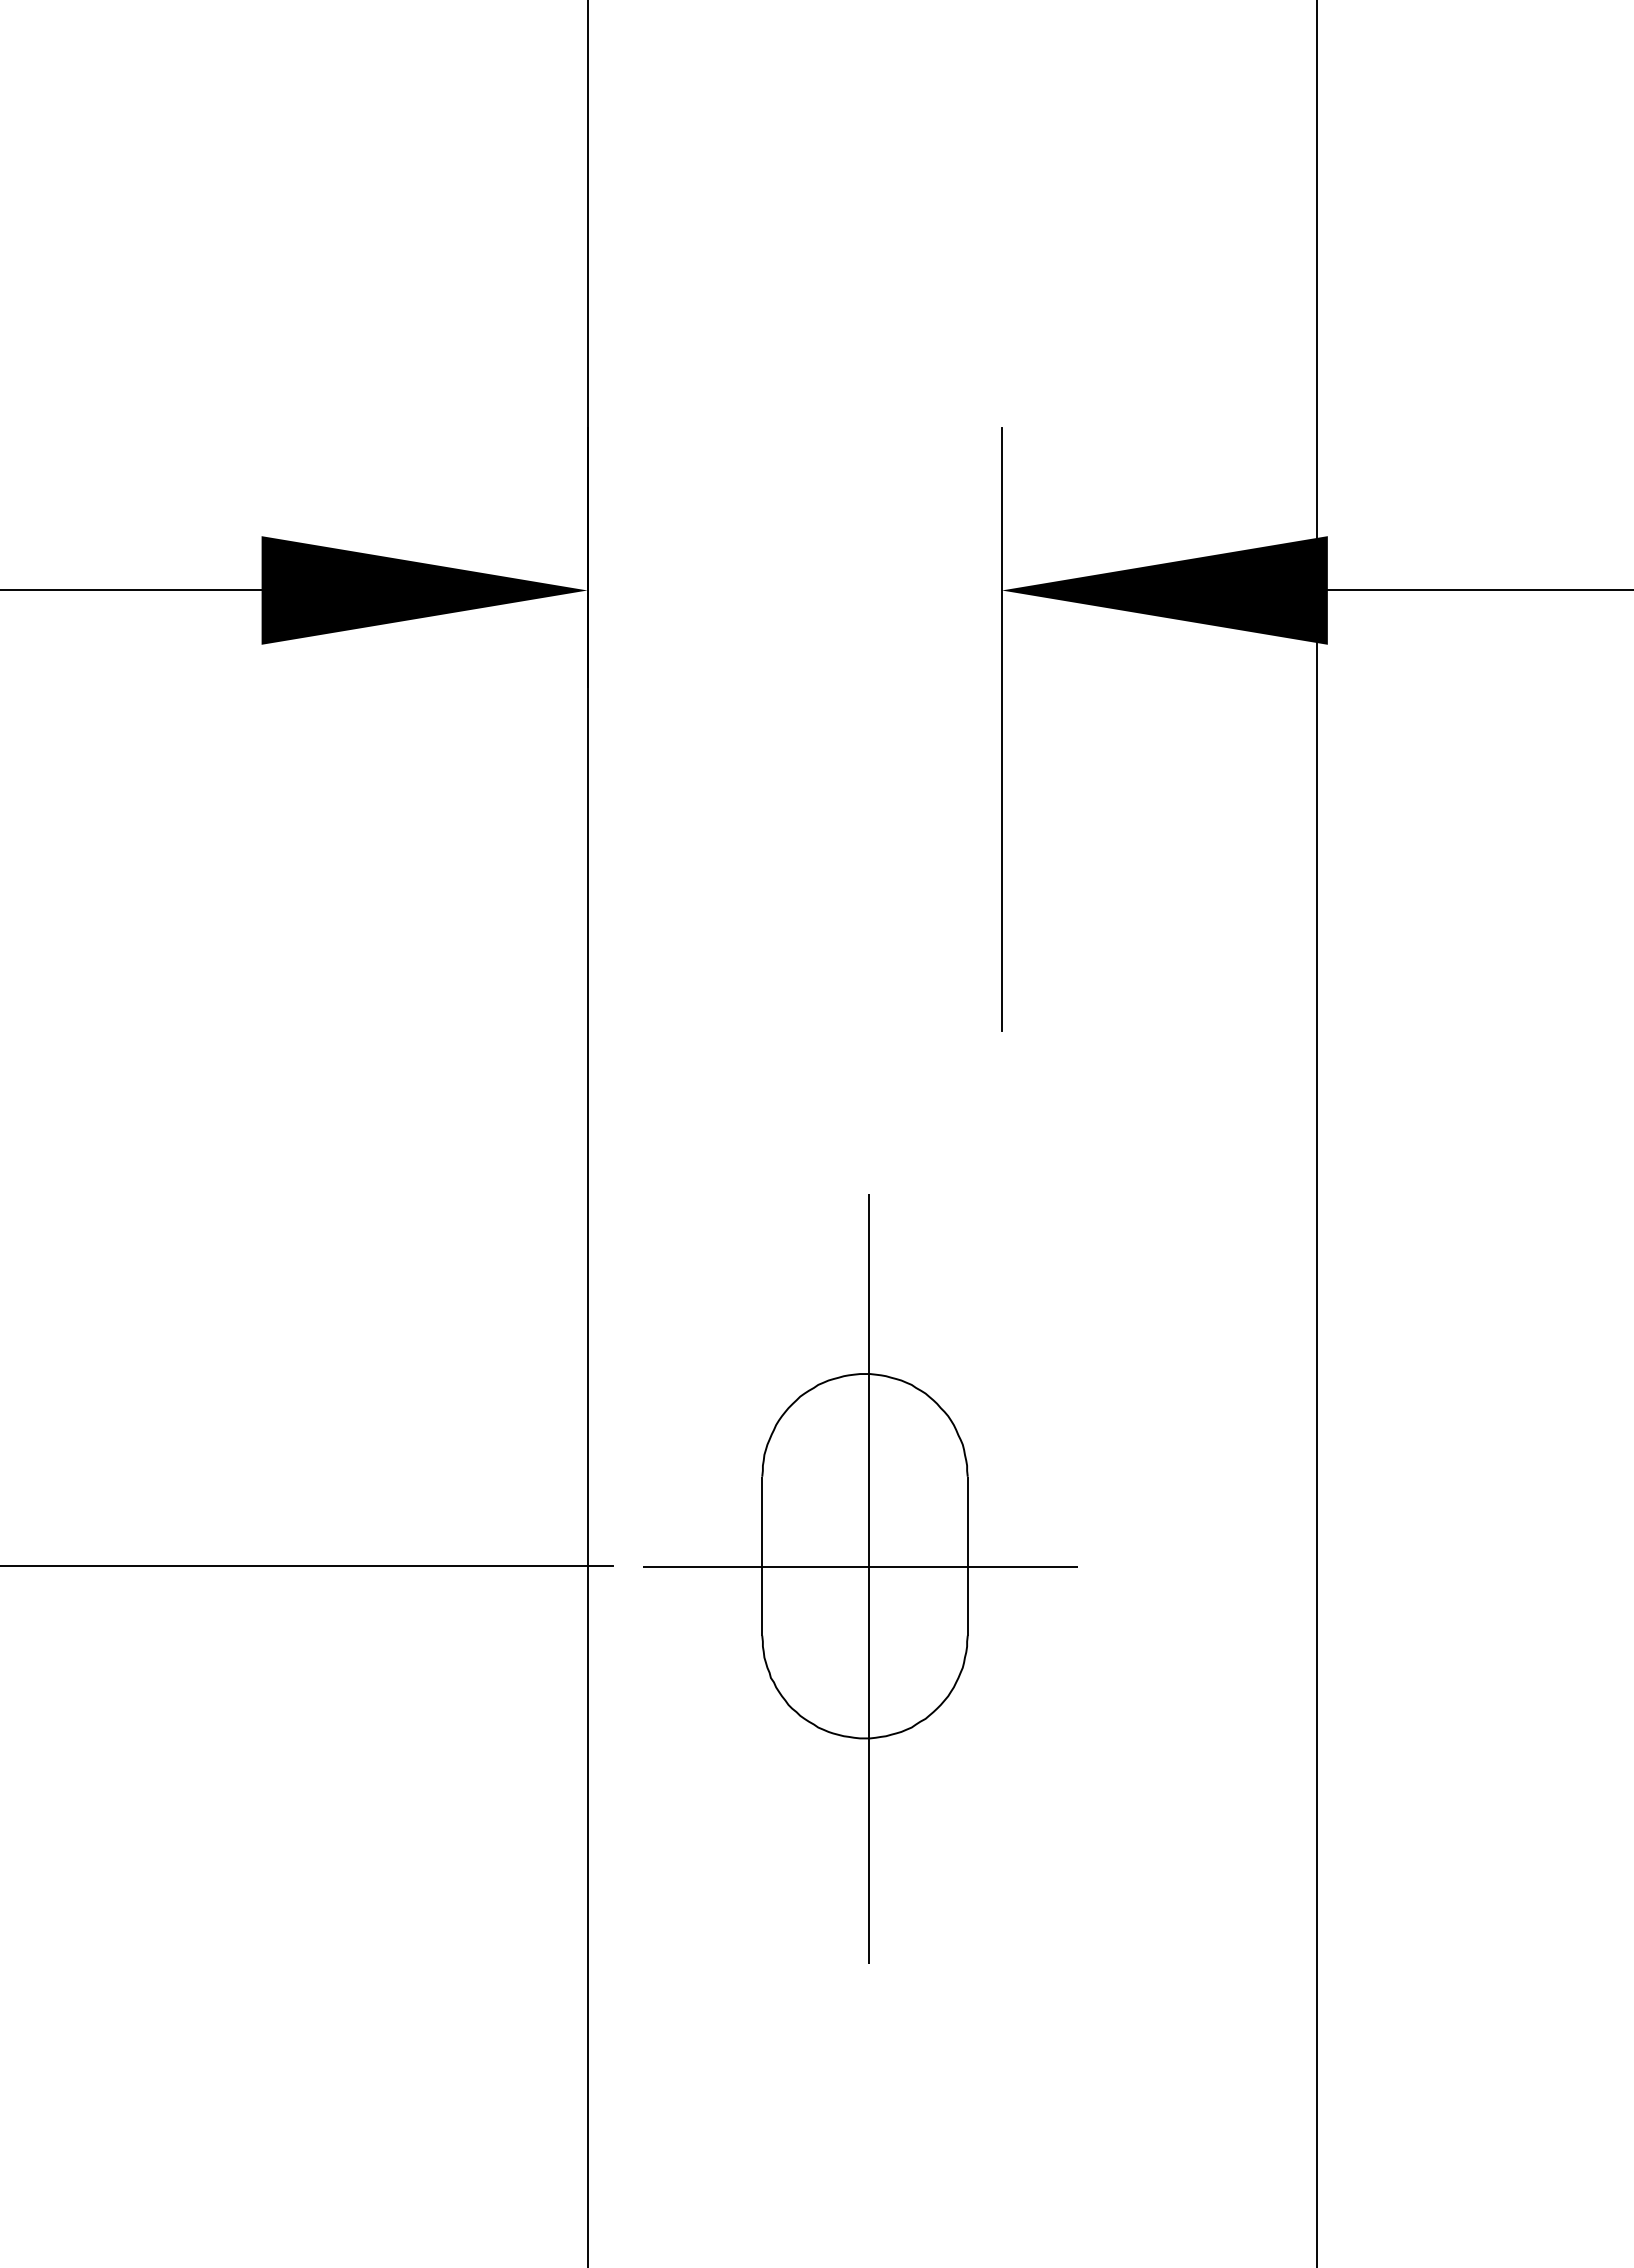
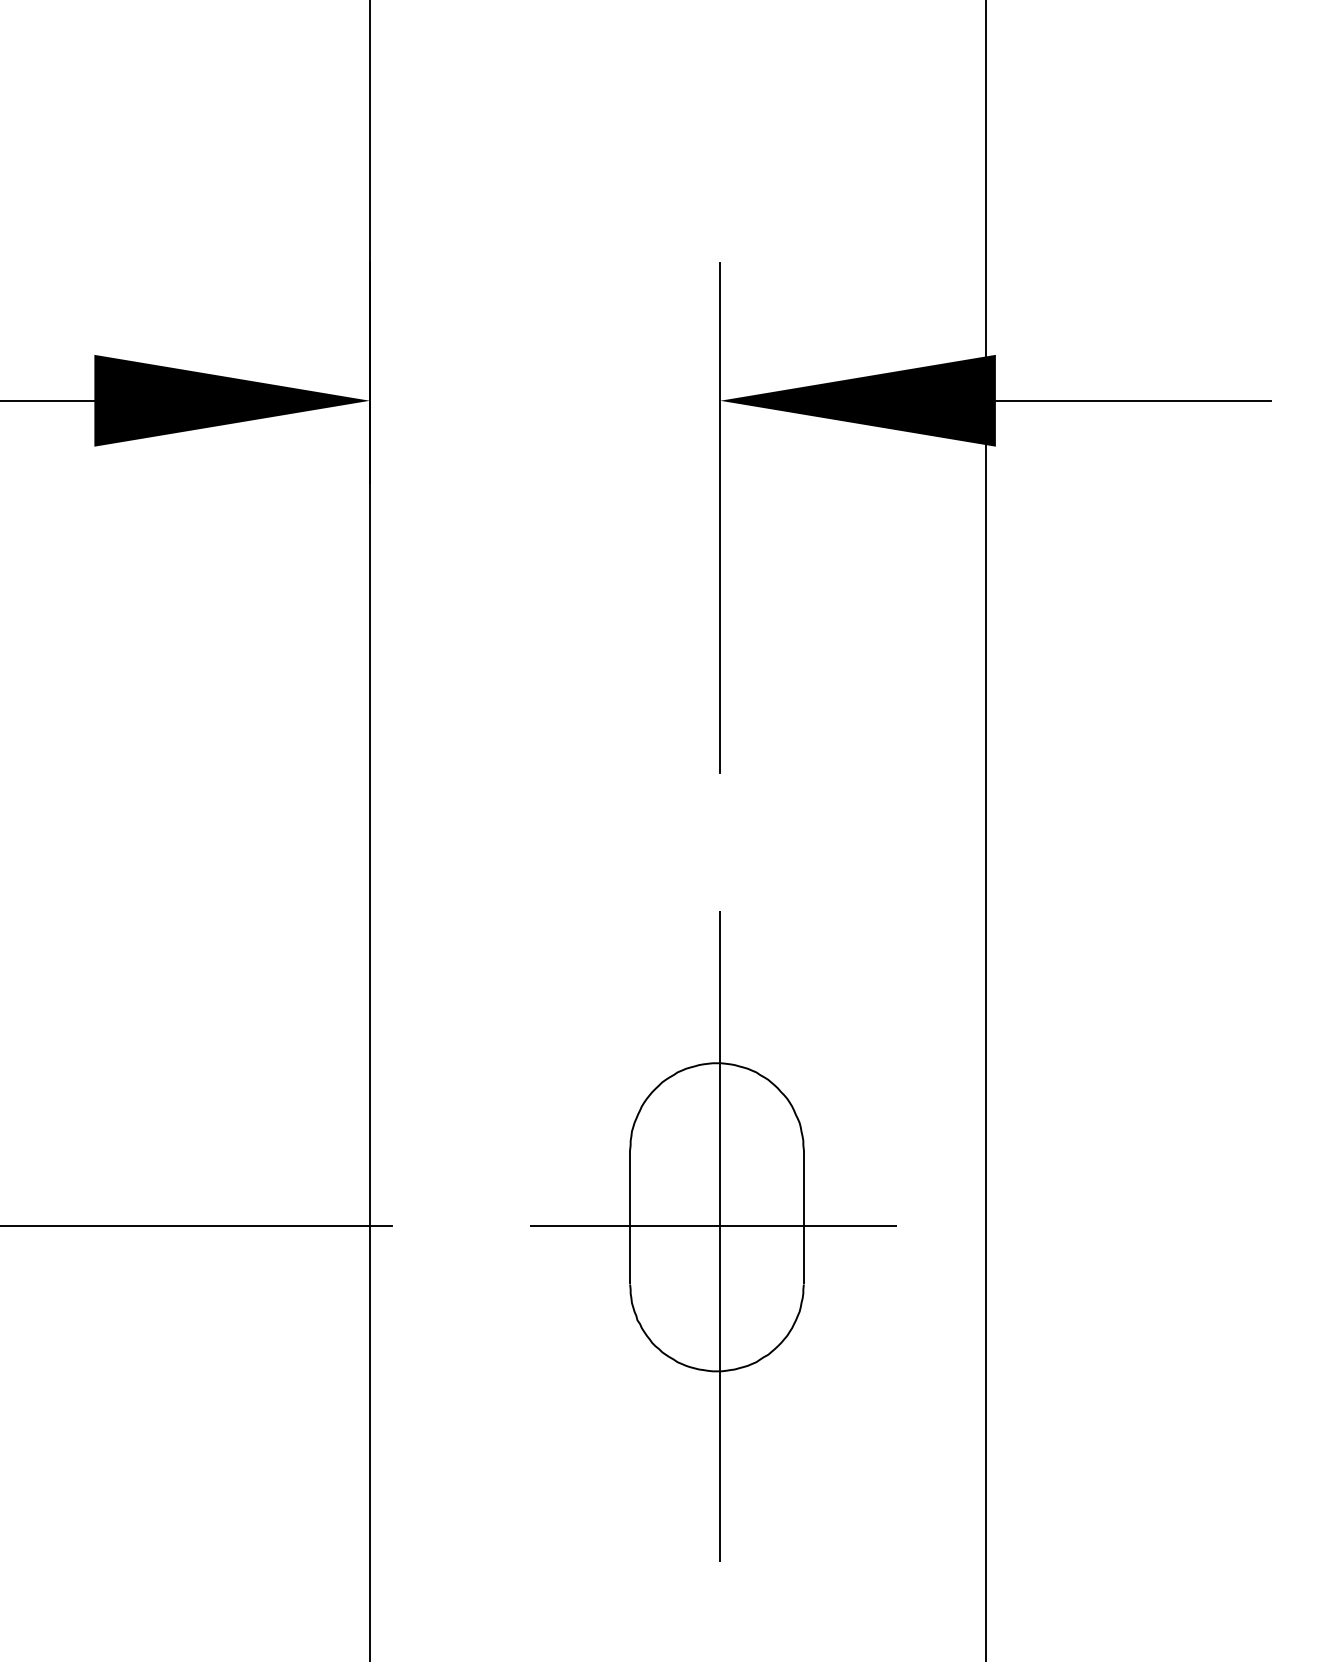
part: (860, 1578) -> (713, 1236), moved

